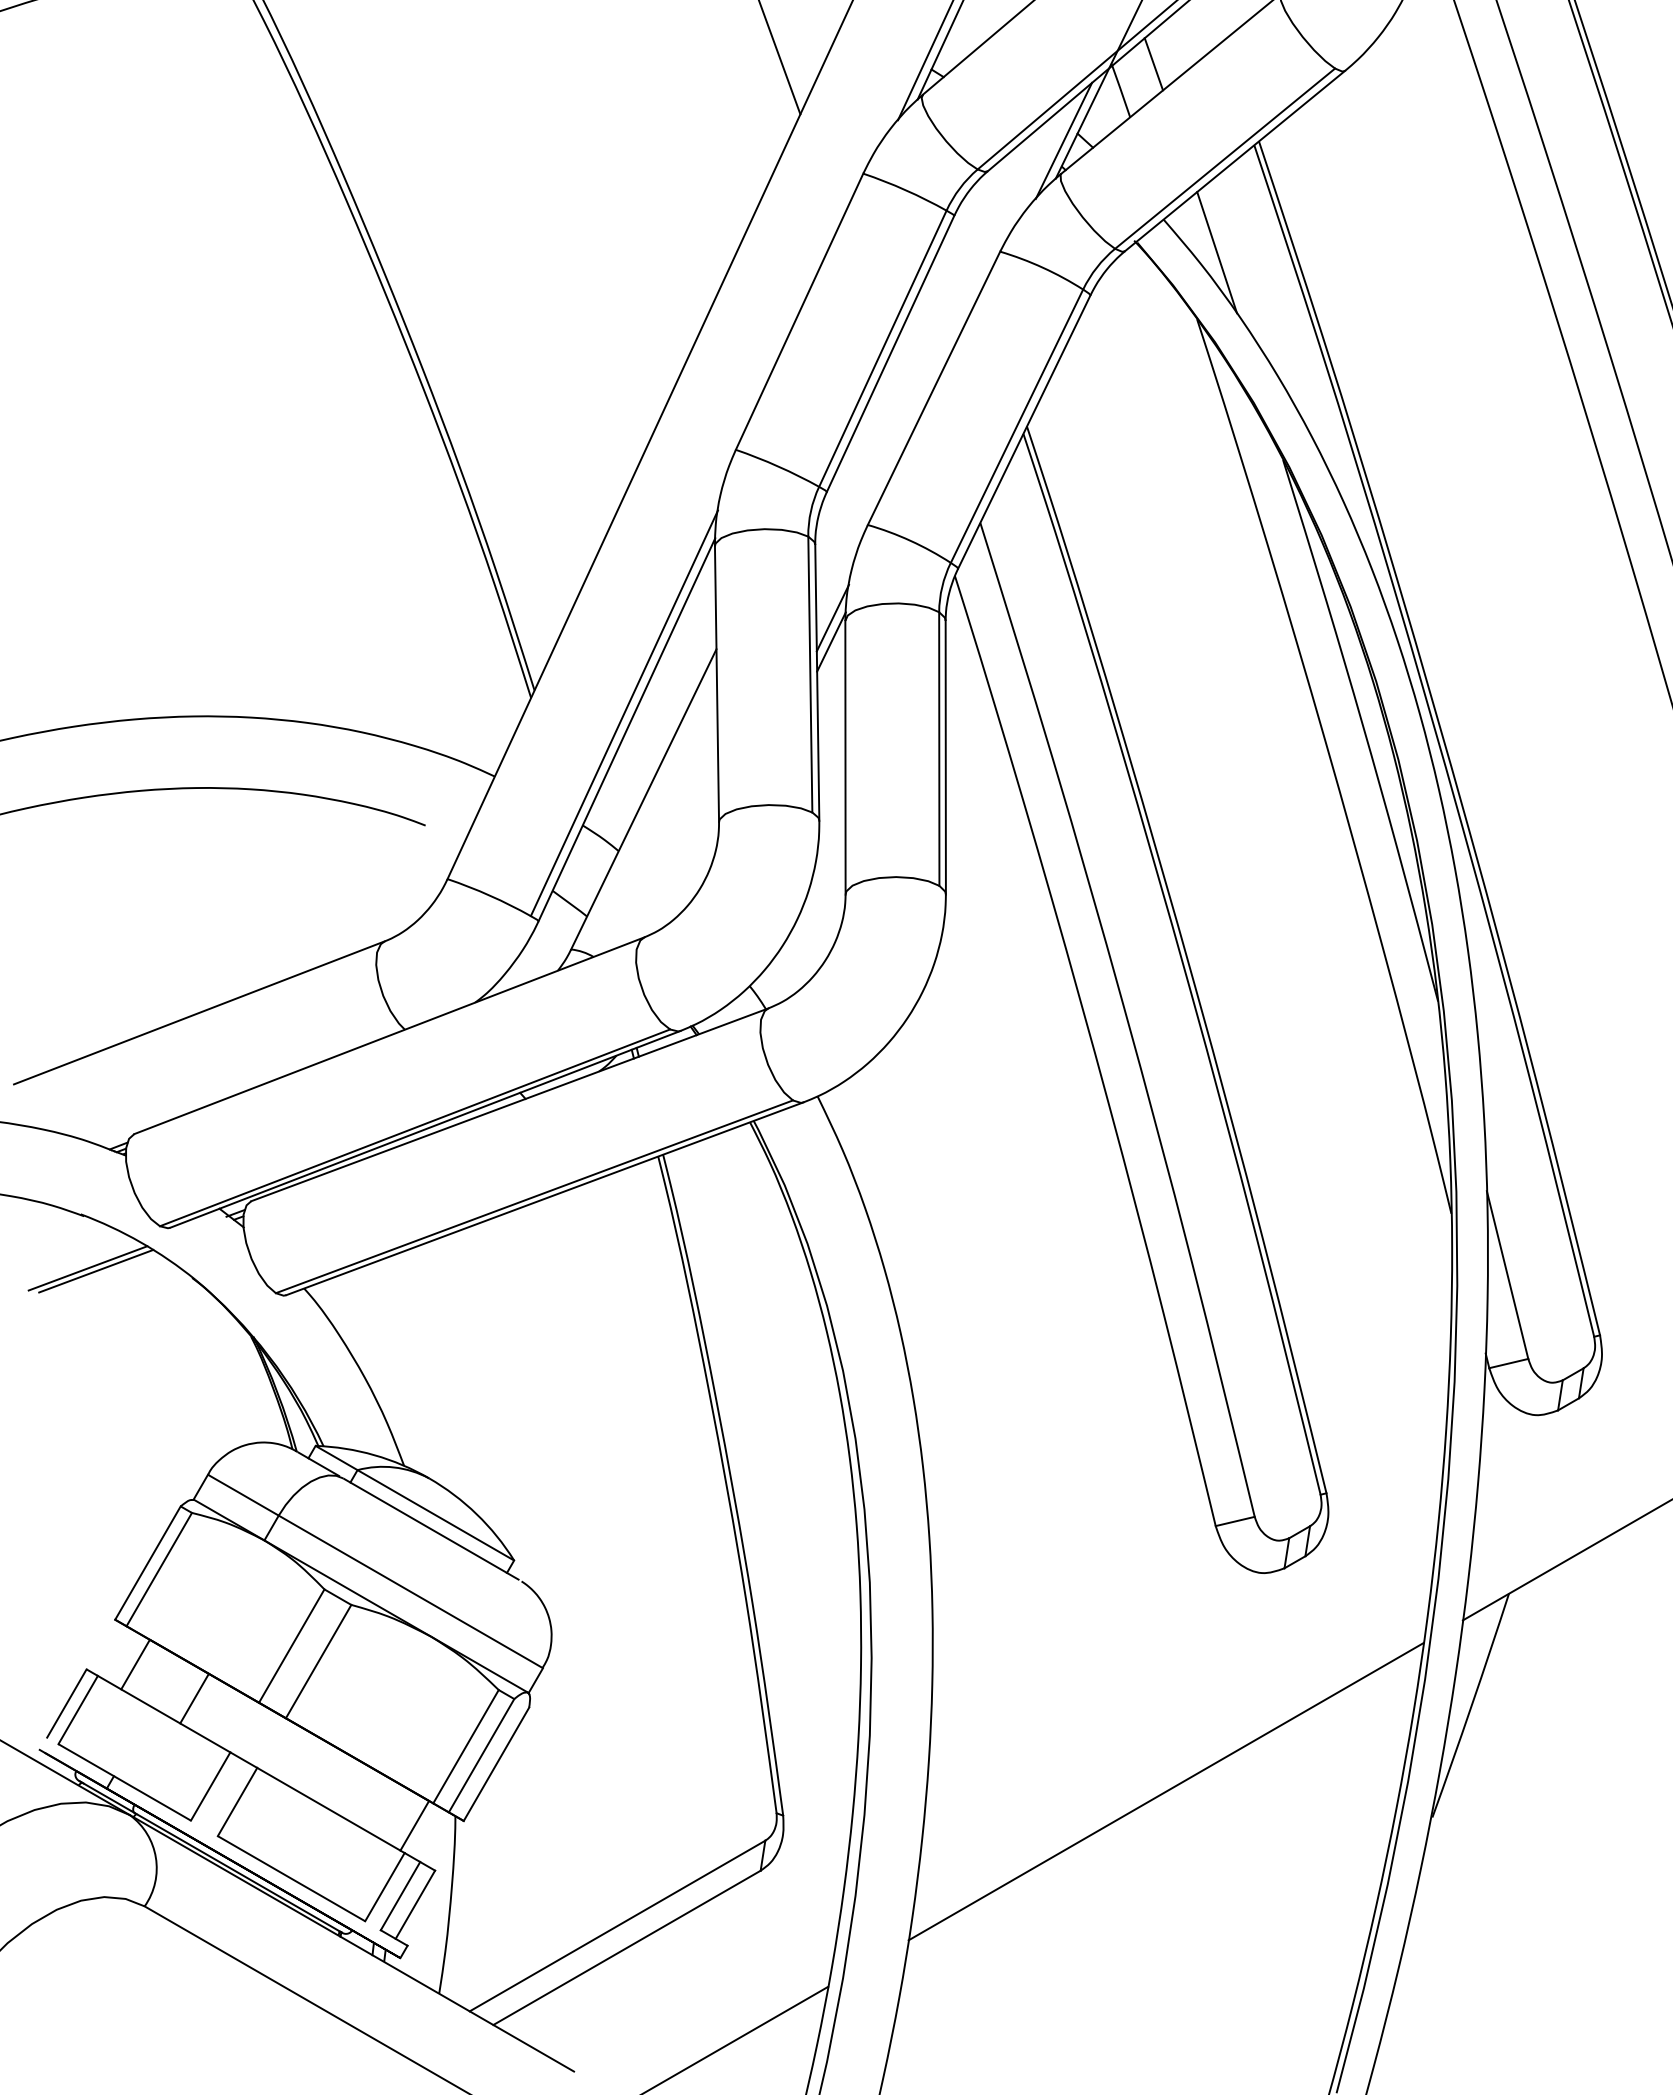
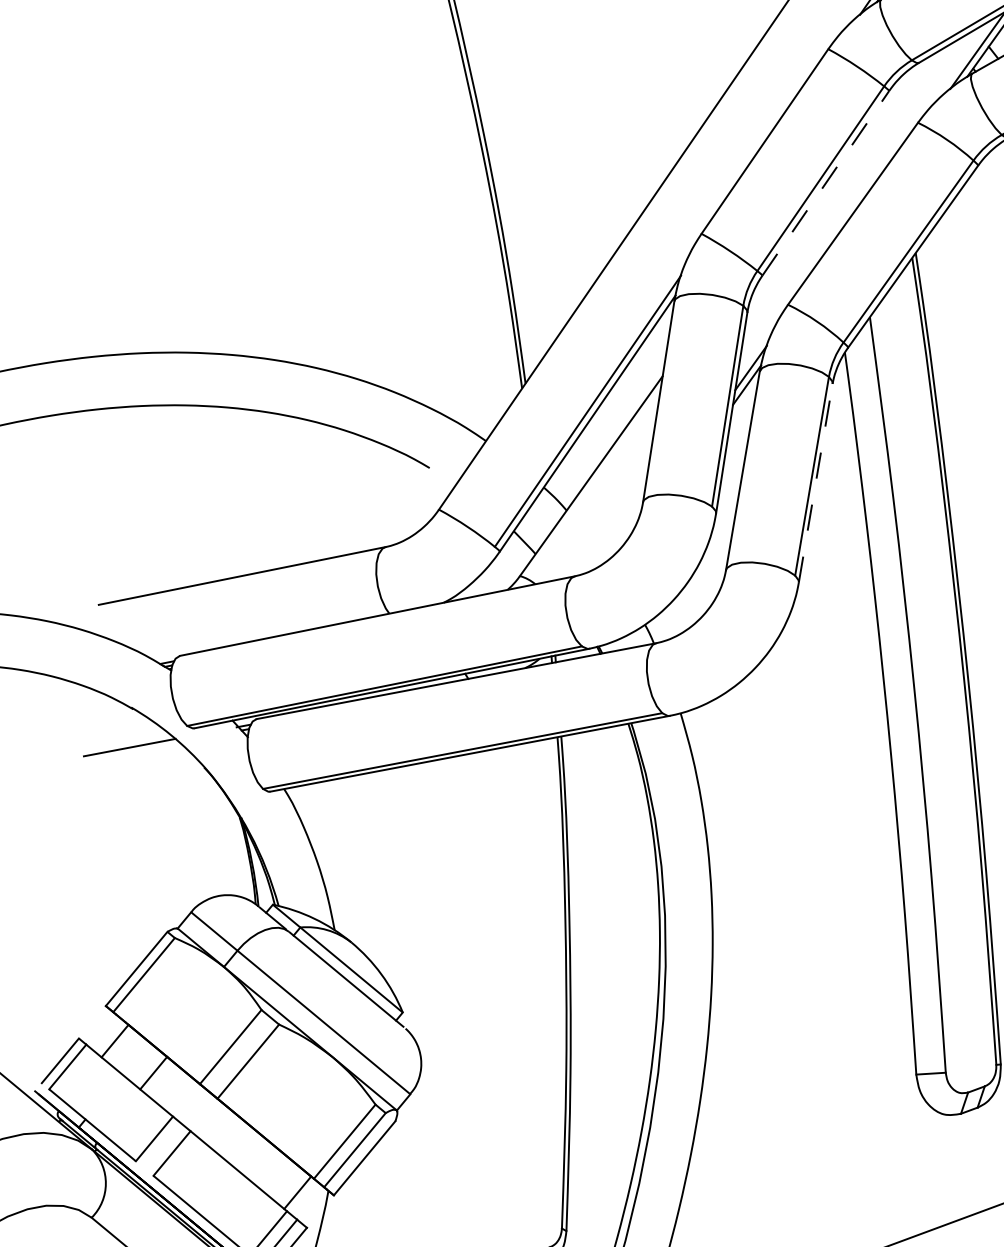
line: (890, 353) -> (825, 183), solid -> dashed
line: (945, 757) -> (815, 483), solid -> dashed
line: (96, 1270) -> (135, 750), removed

